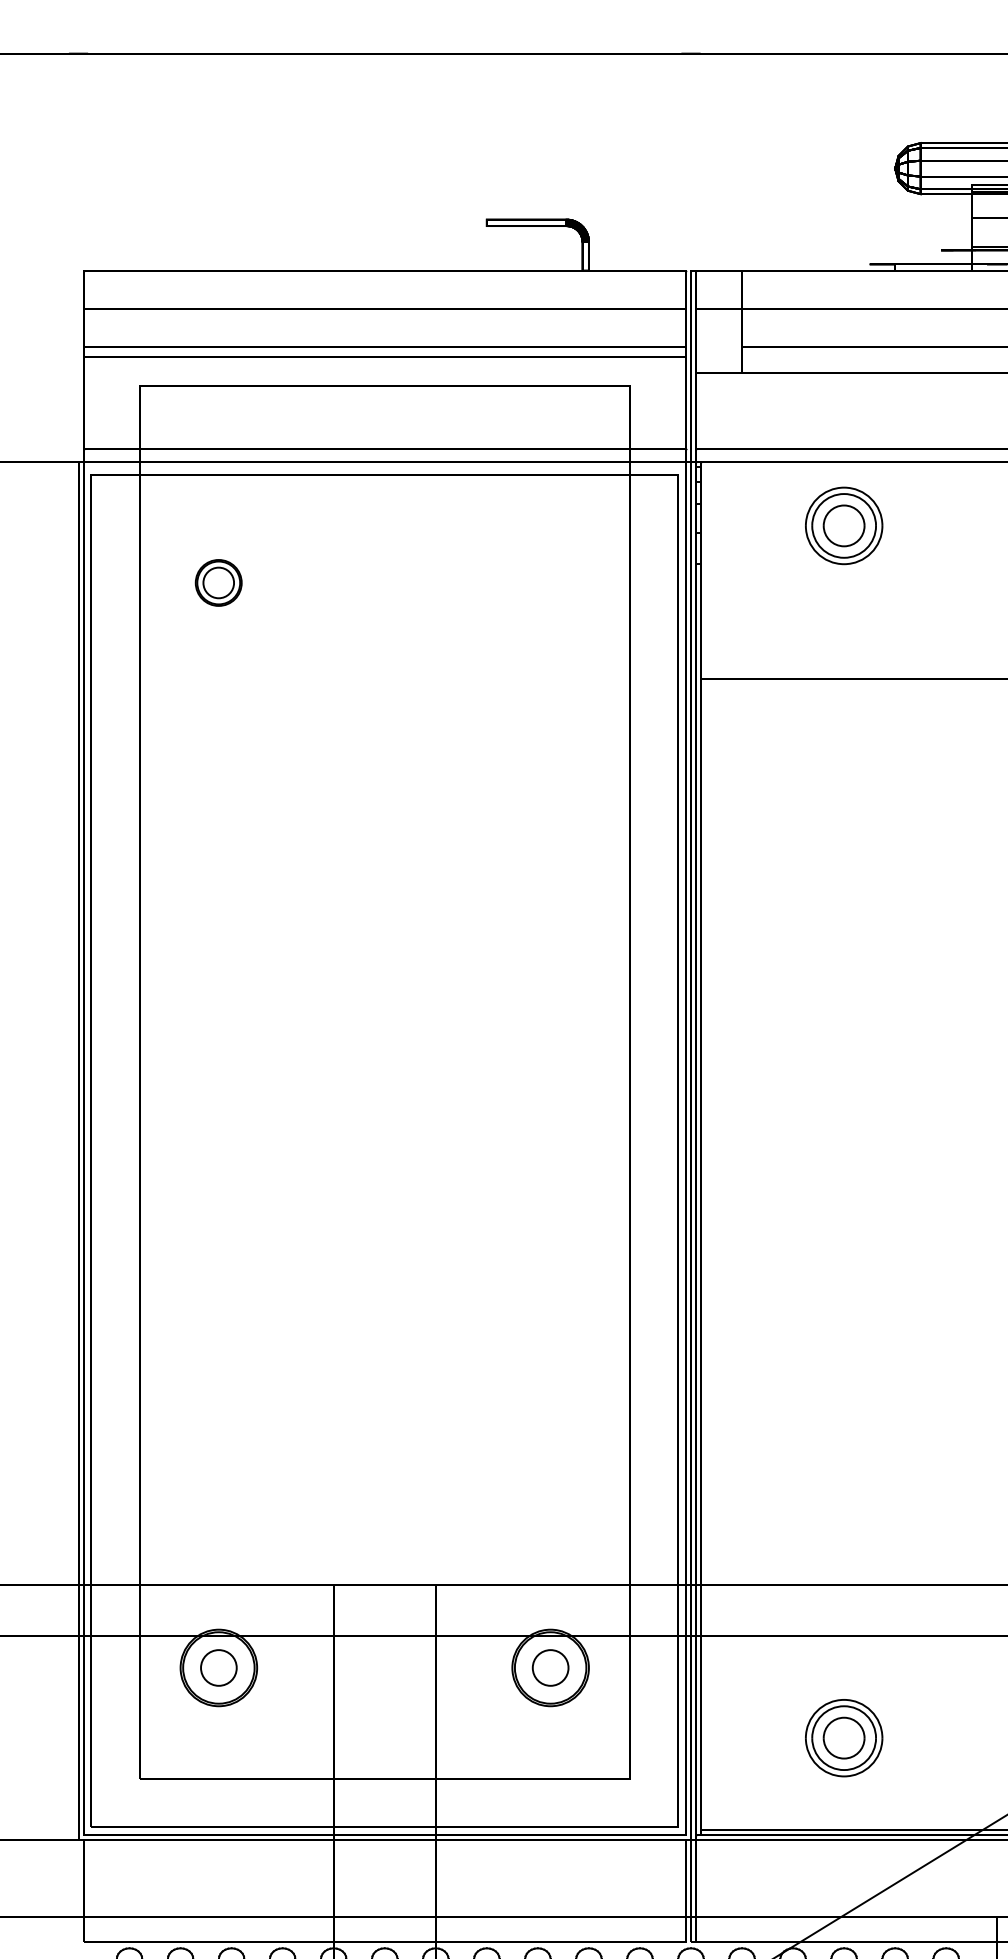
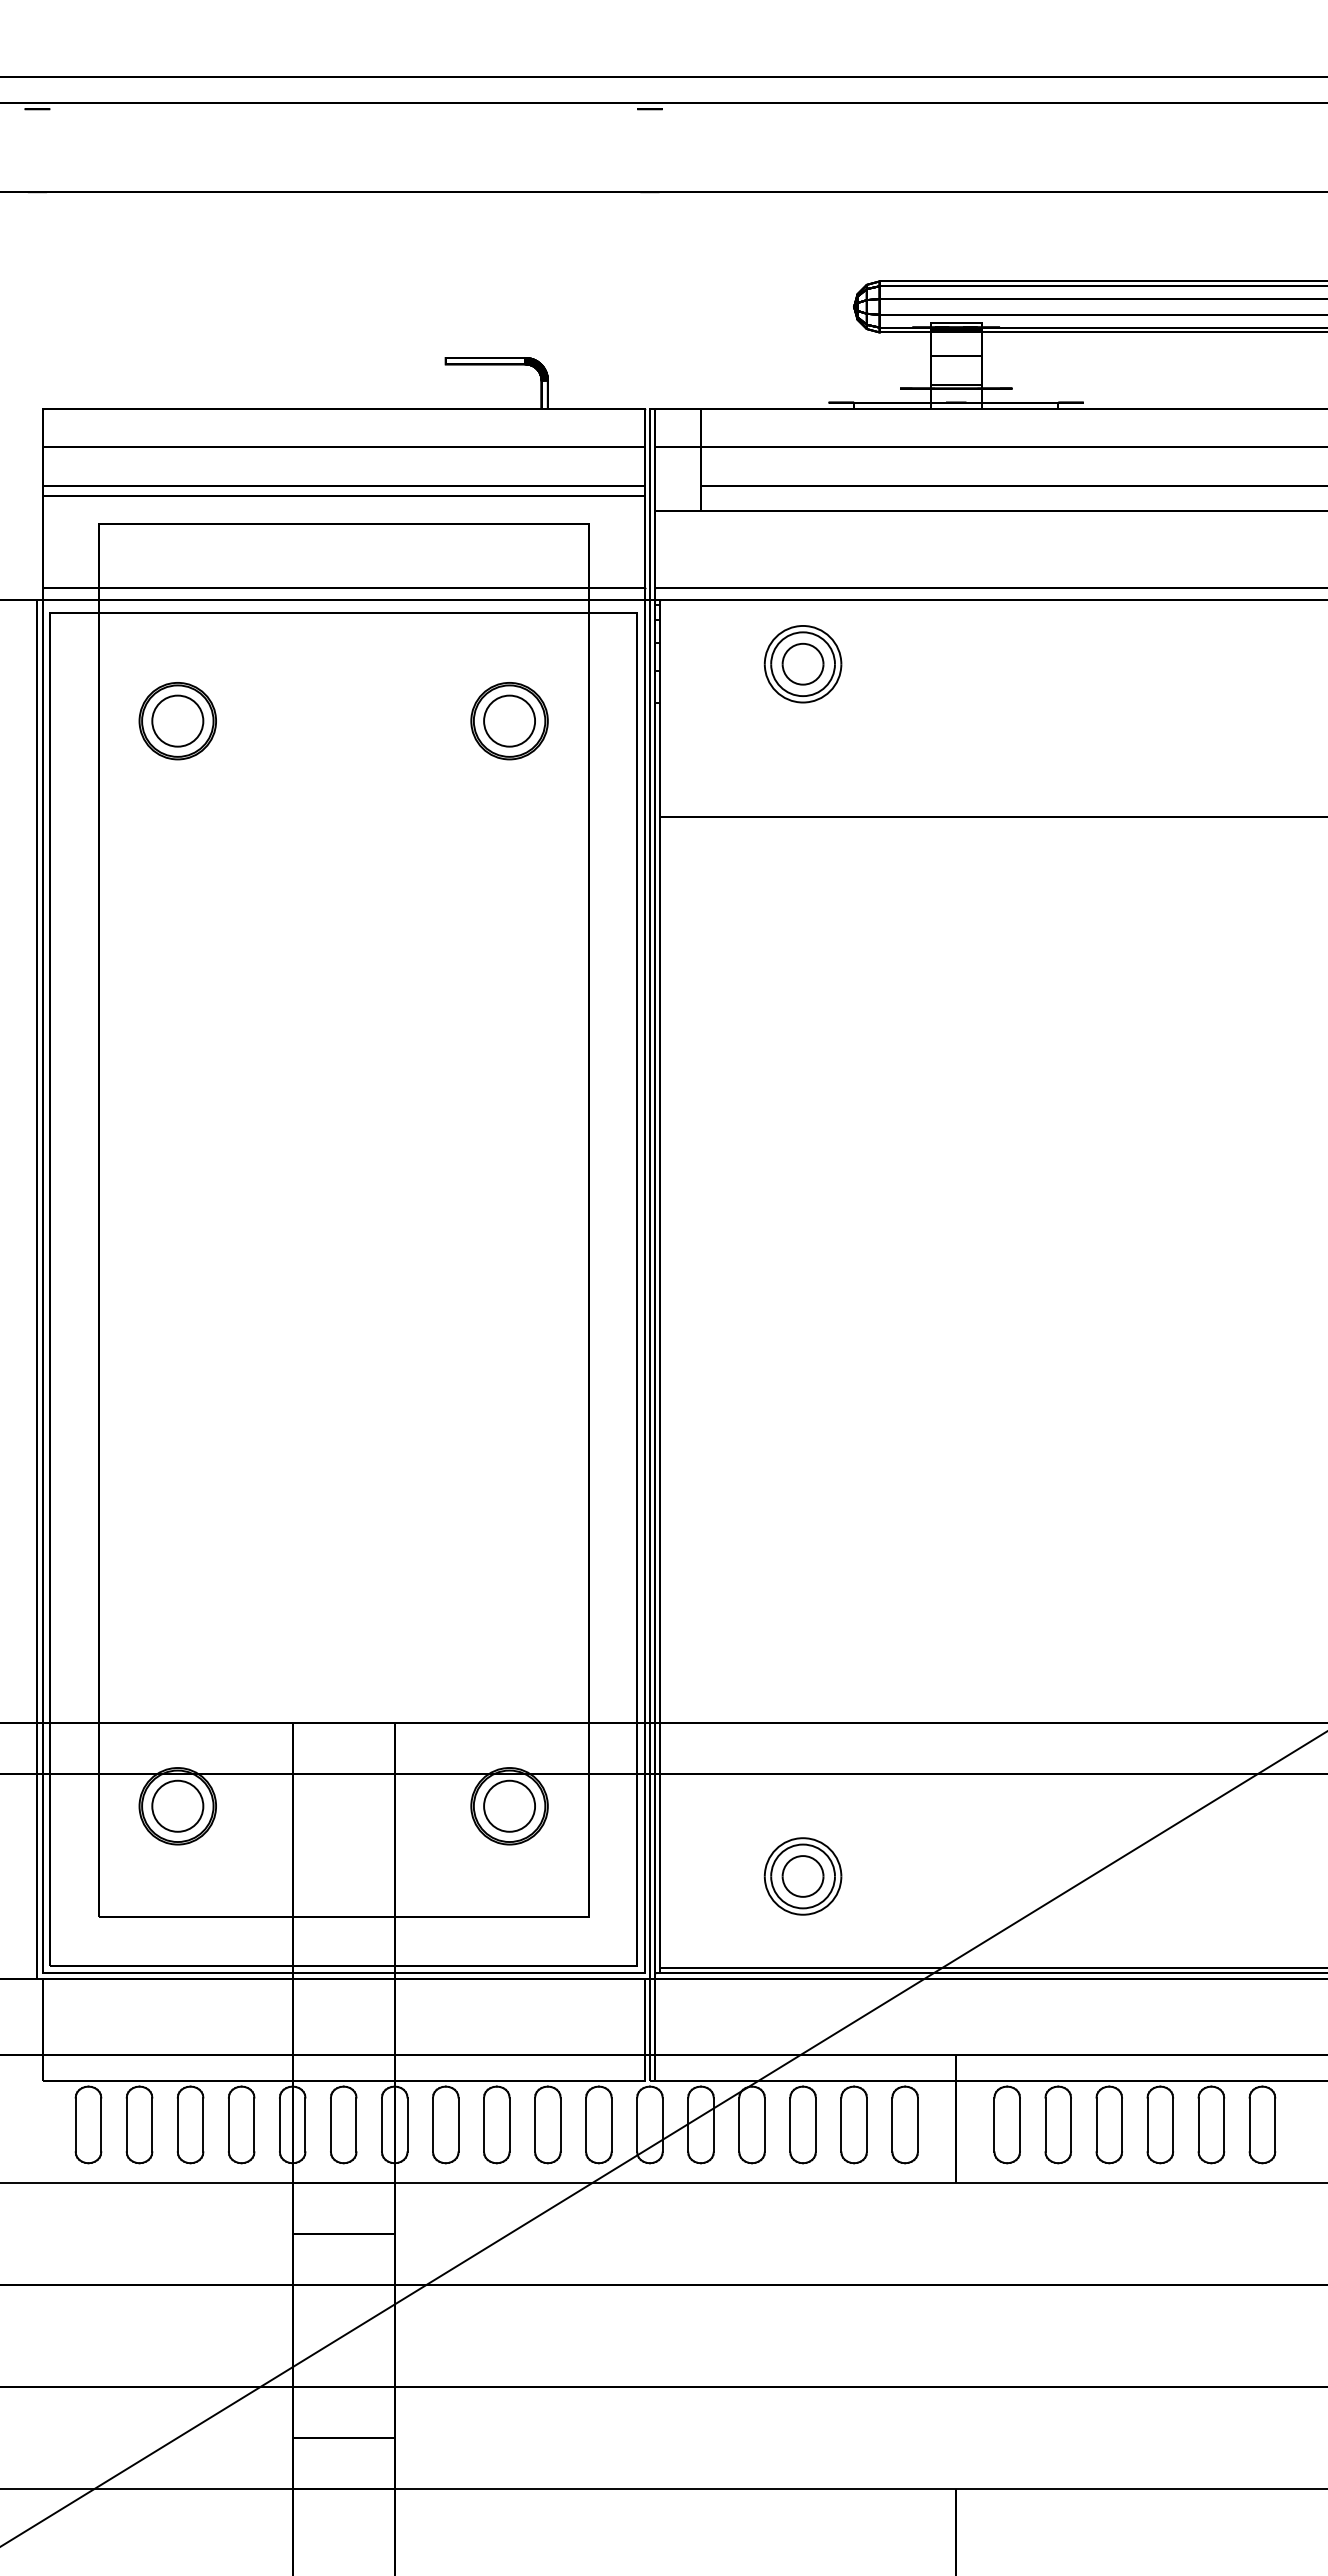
part: (218, 583) -> (177, 721), size x1.67
part: (550, 583) -> (509, 721), added
circle: (218, 1667) -> (177, 1805), size x1.43
circle: (550, 1667) -> (509, 1805), size x1.43

